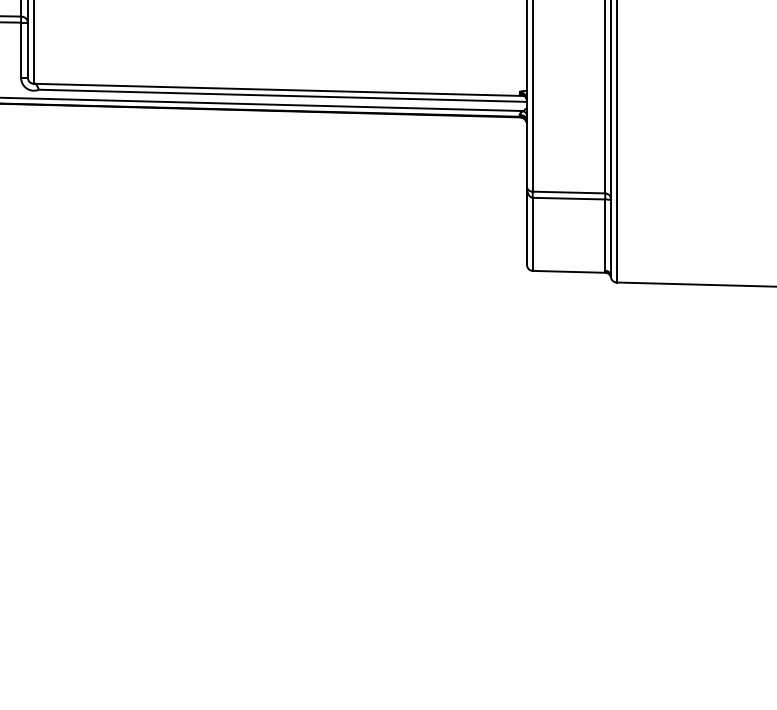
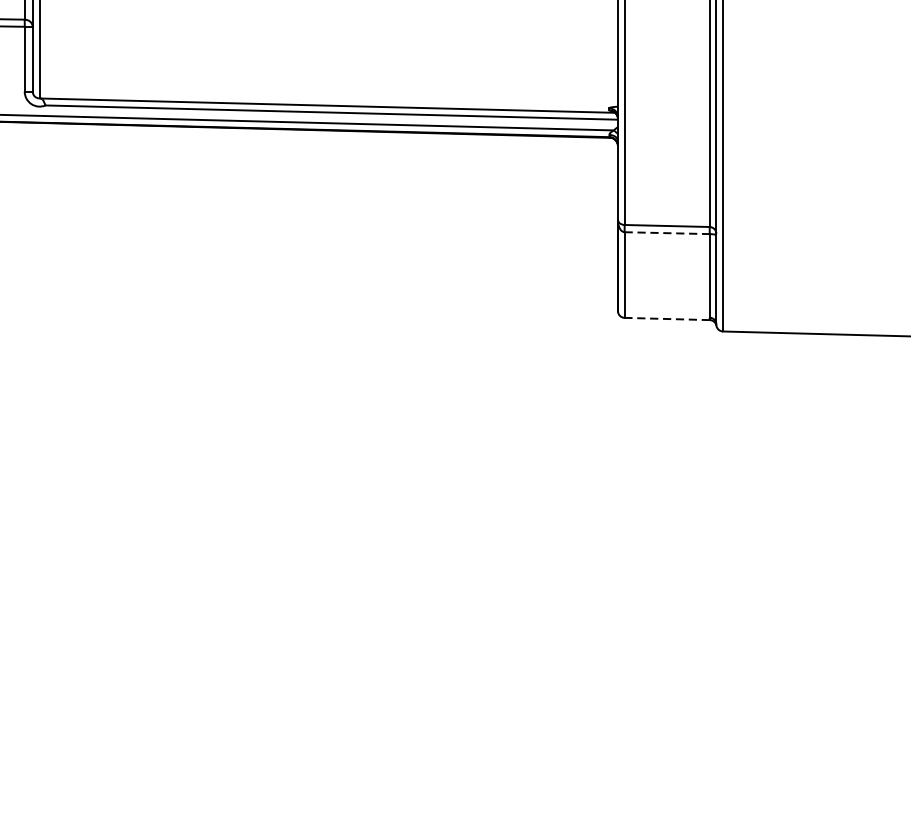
line: (569, 198) -> (667, 232), solid -> dashed
line: (568, 271) -> (666, 318), solid -> dashed

